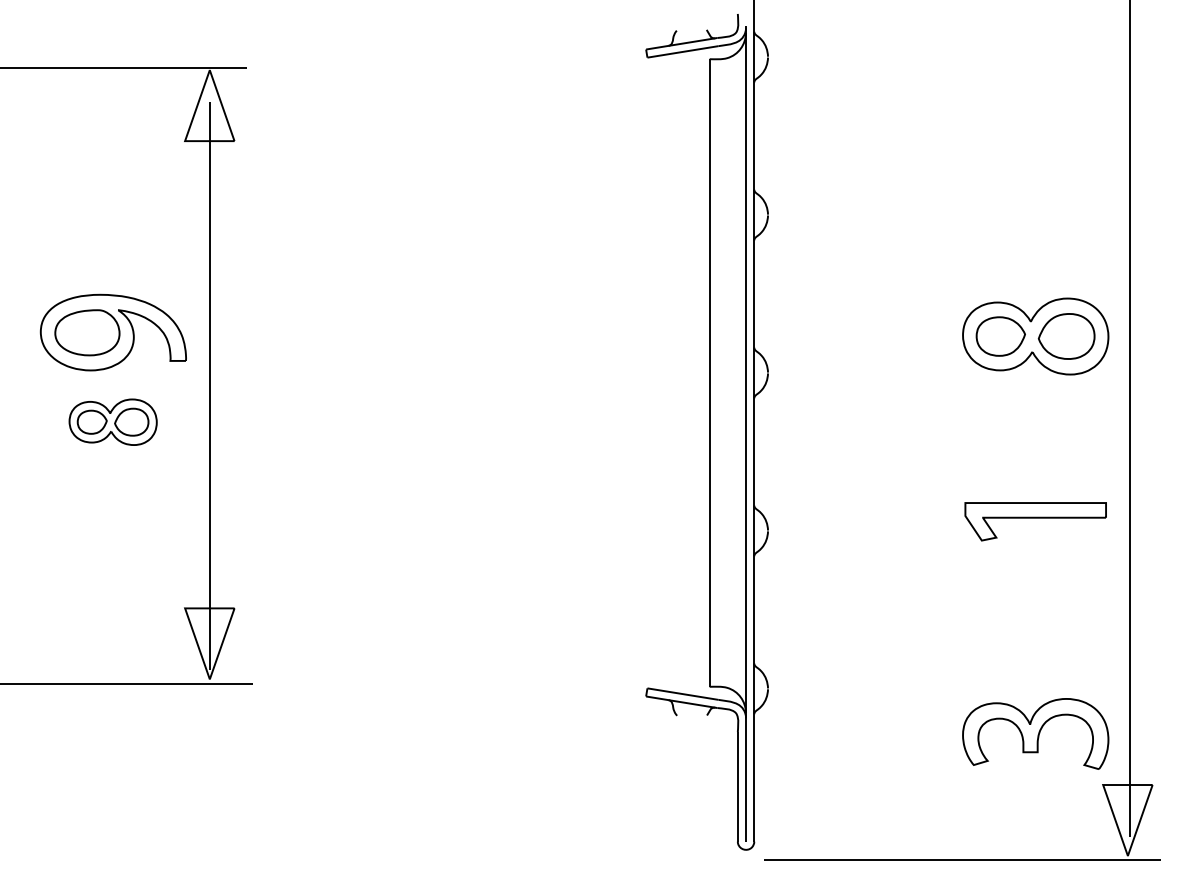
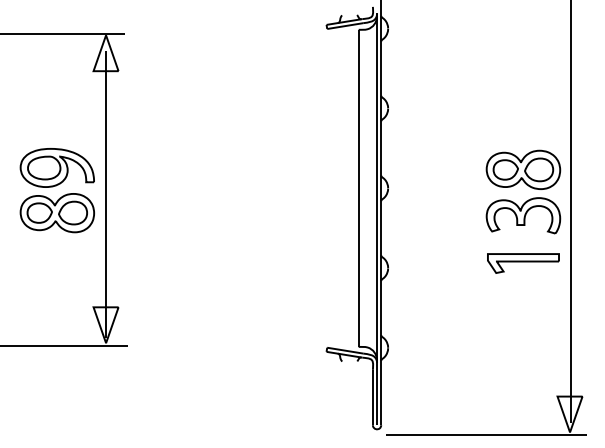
part: (111, 422) -> (56, 213), size x1.67
part: (1035, 733) -> (523, 215), moved

